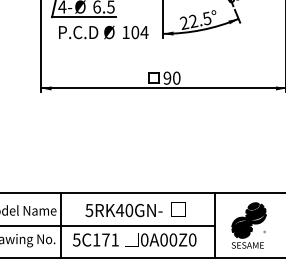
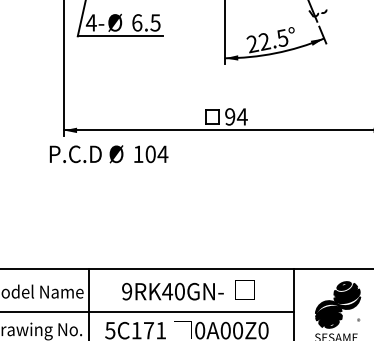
text: (103, 32) -> (108, 154), moved
text: (176, 77) -> (242, 115), 90 -> 94
text: (89, 209) -> (127, 290), 5RK40GN- -> 9RK40GN-

